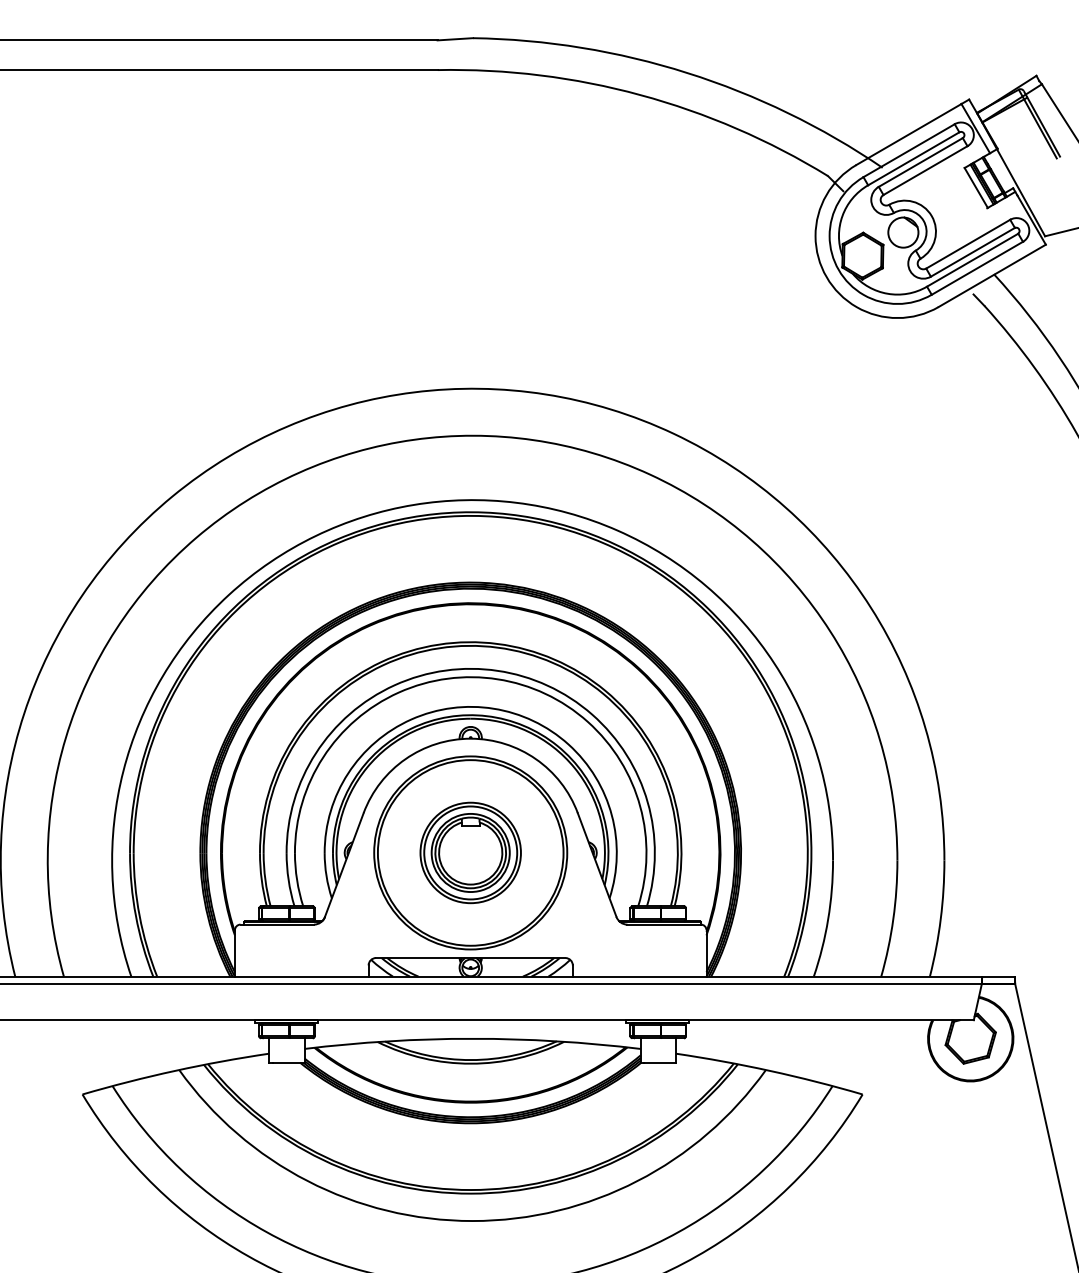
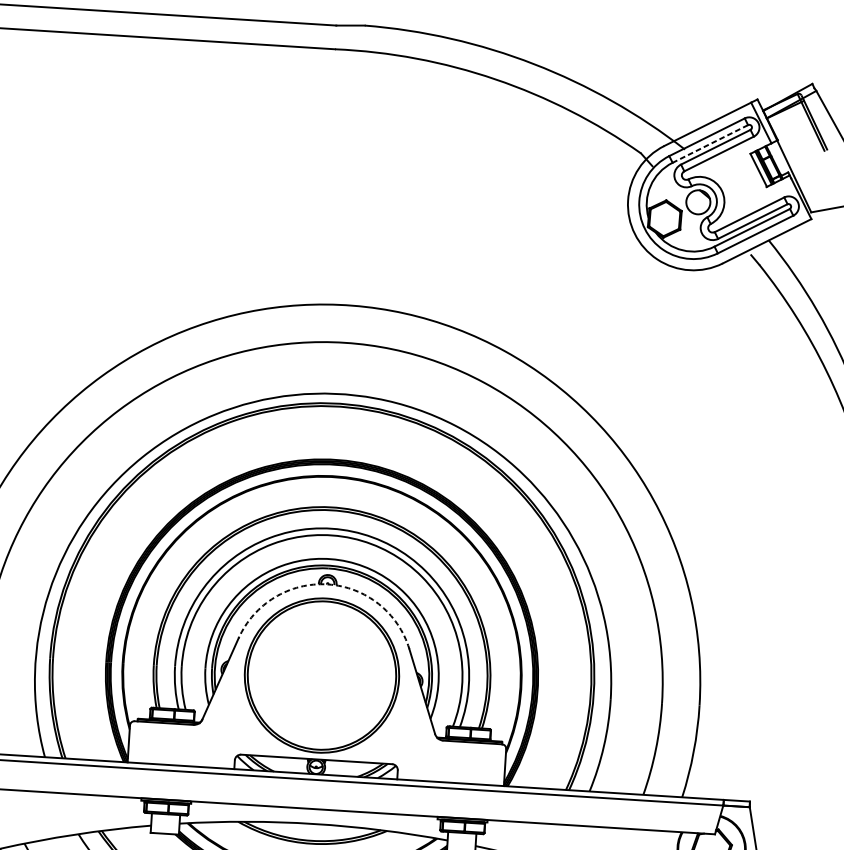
line: (913, 158) -> (710, 143), solid -> dashed
arc: (470, 738) -> (327, 584), solid -> dashed
part: (470, 852) -> (321, 675), removed

